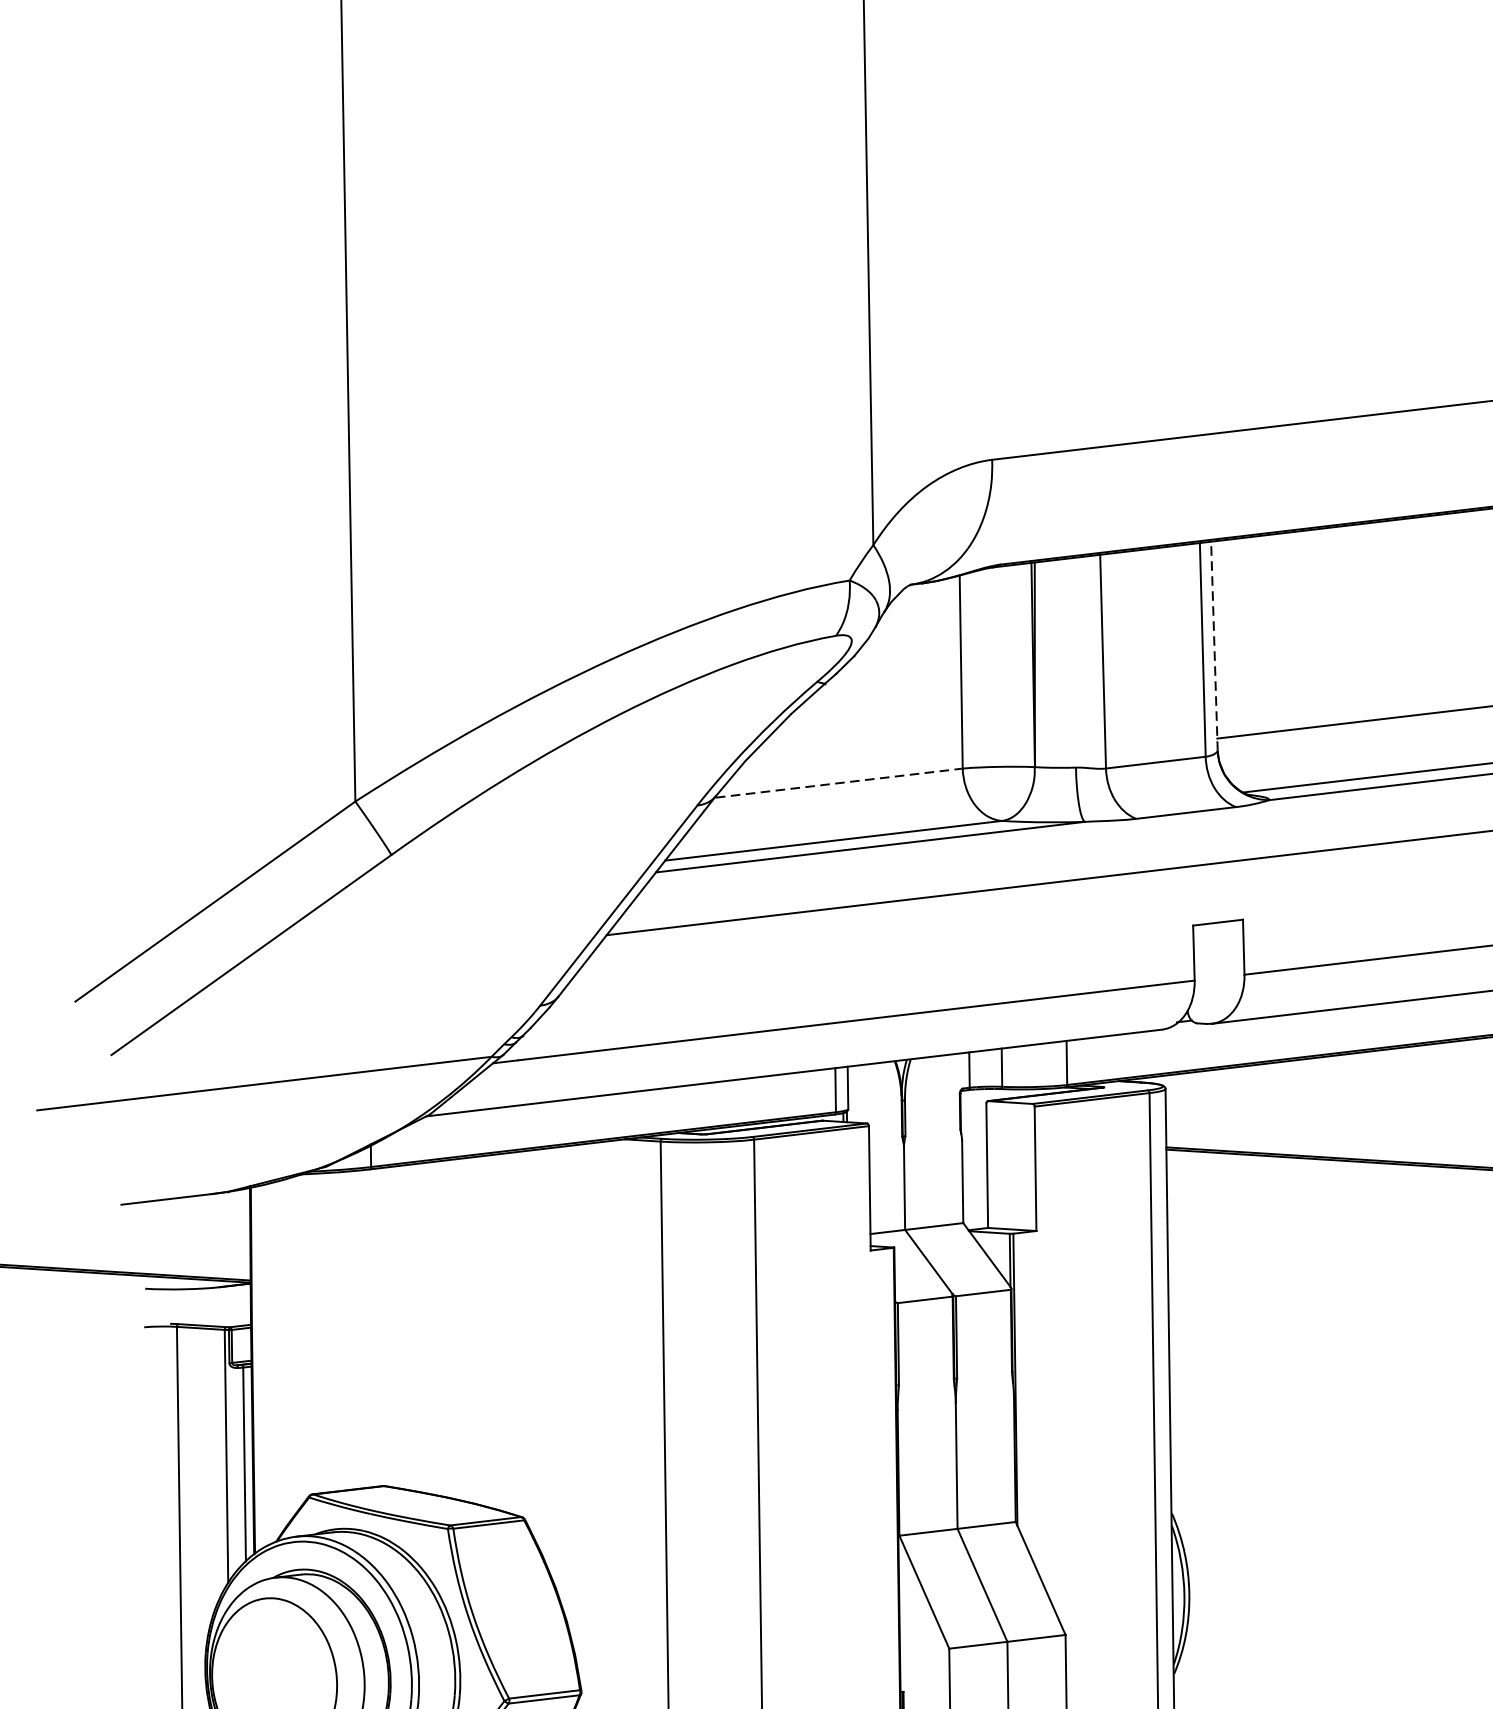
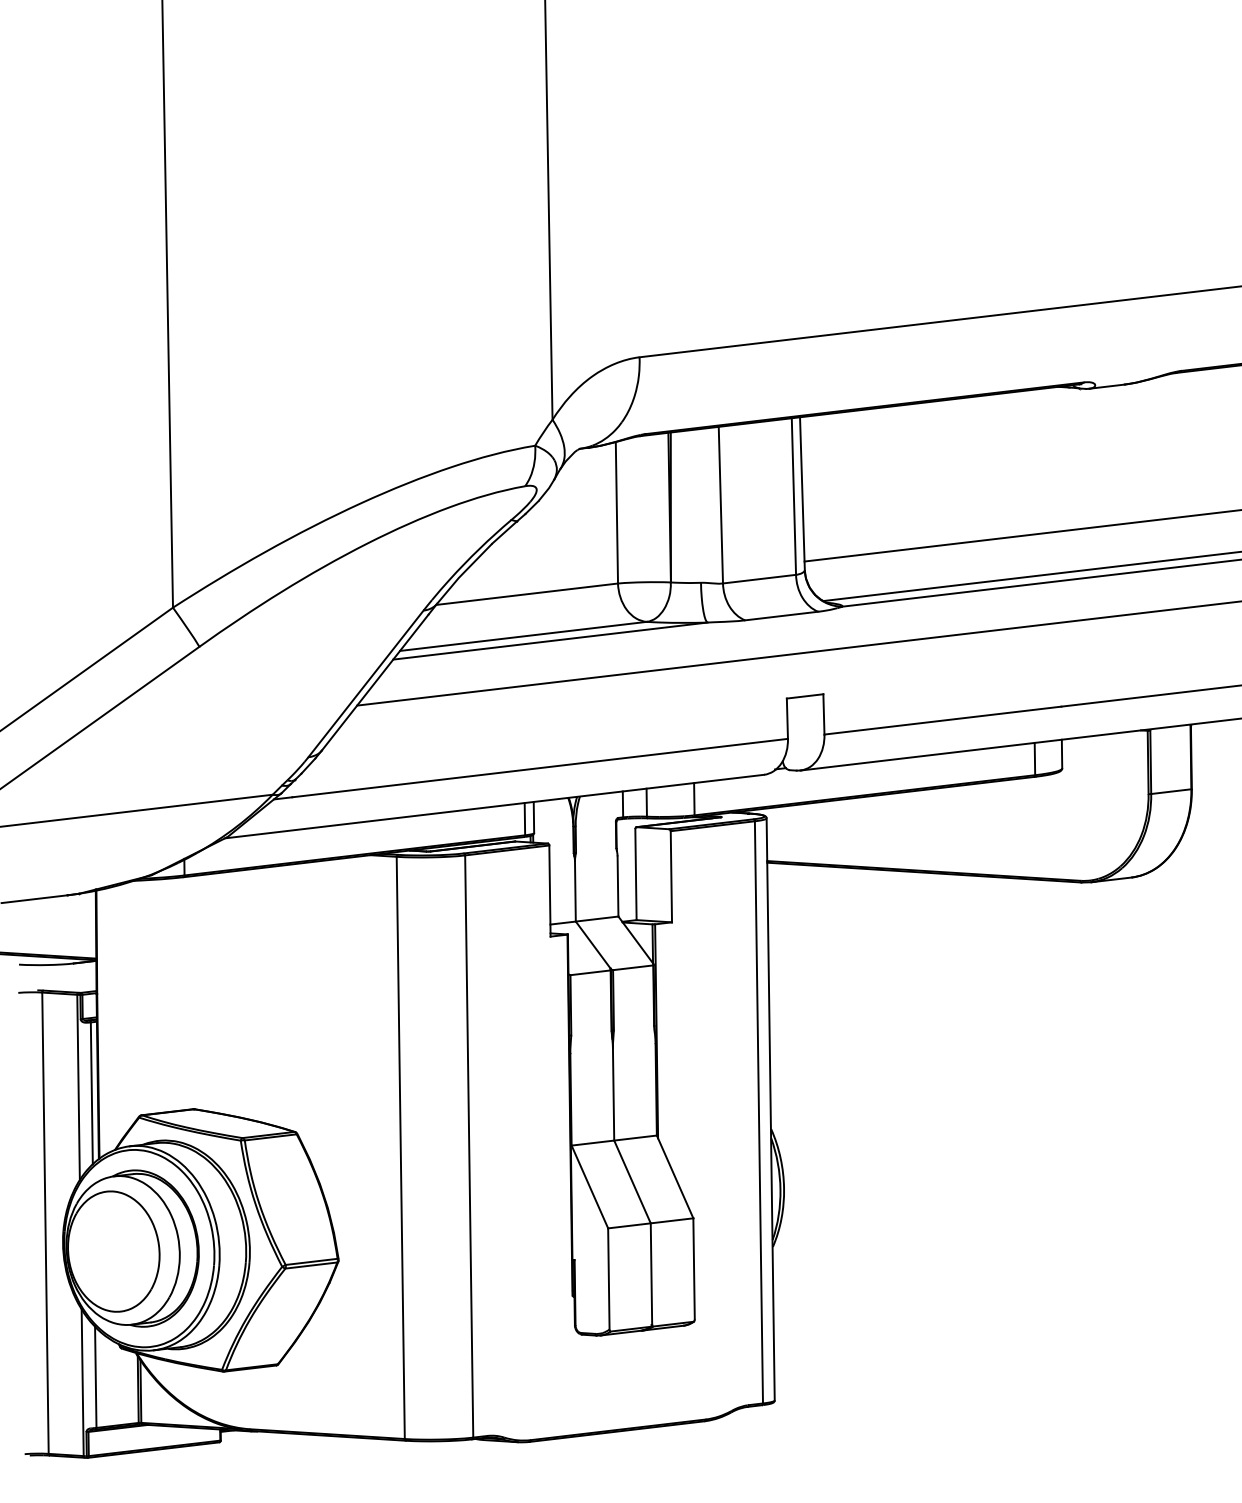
line: (1214, 645) -> (802, 493), dashed -> solid
line: (840, 783) -> (528, 594), dashed -> solid

